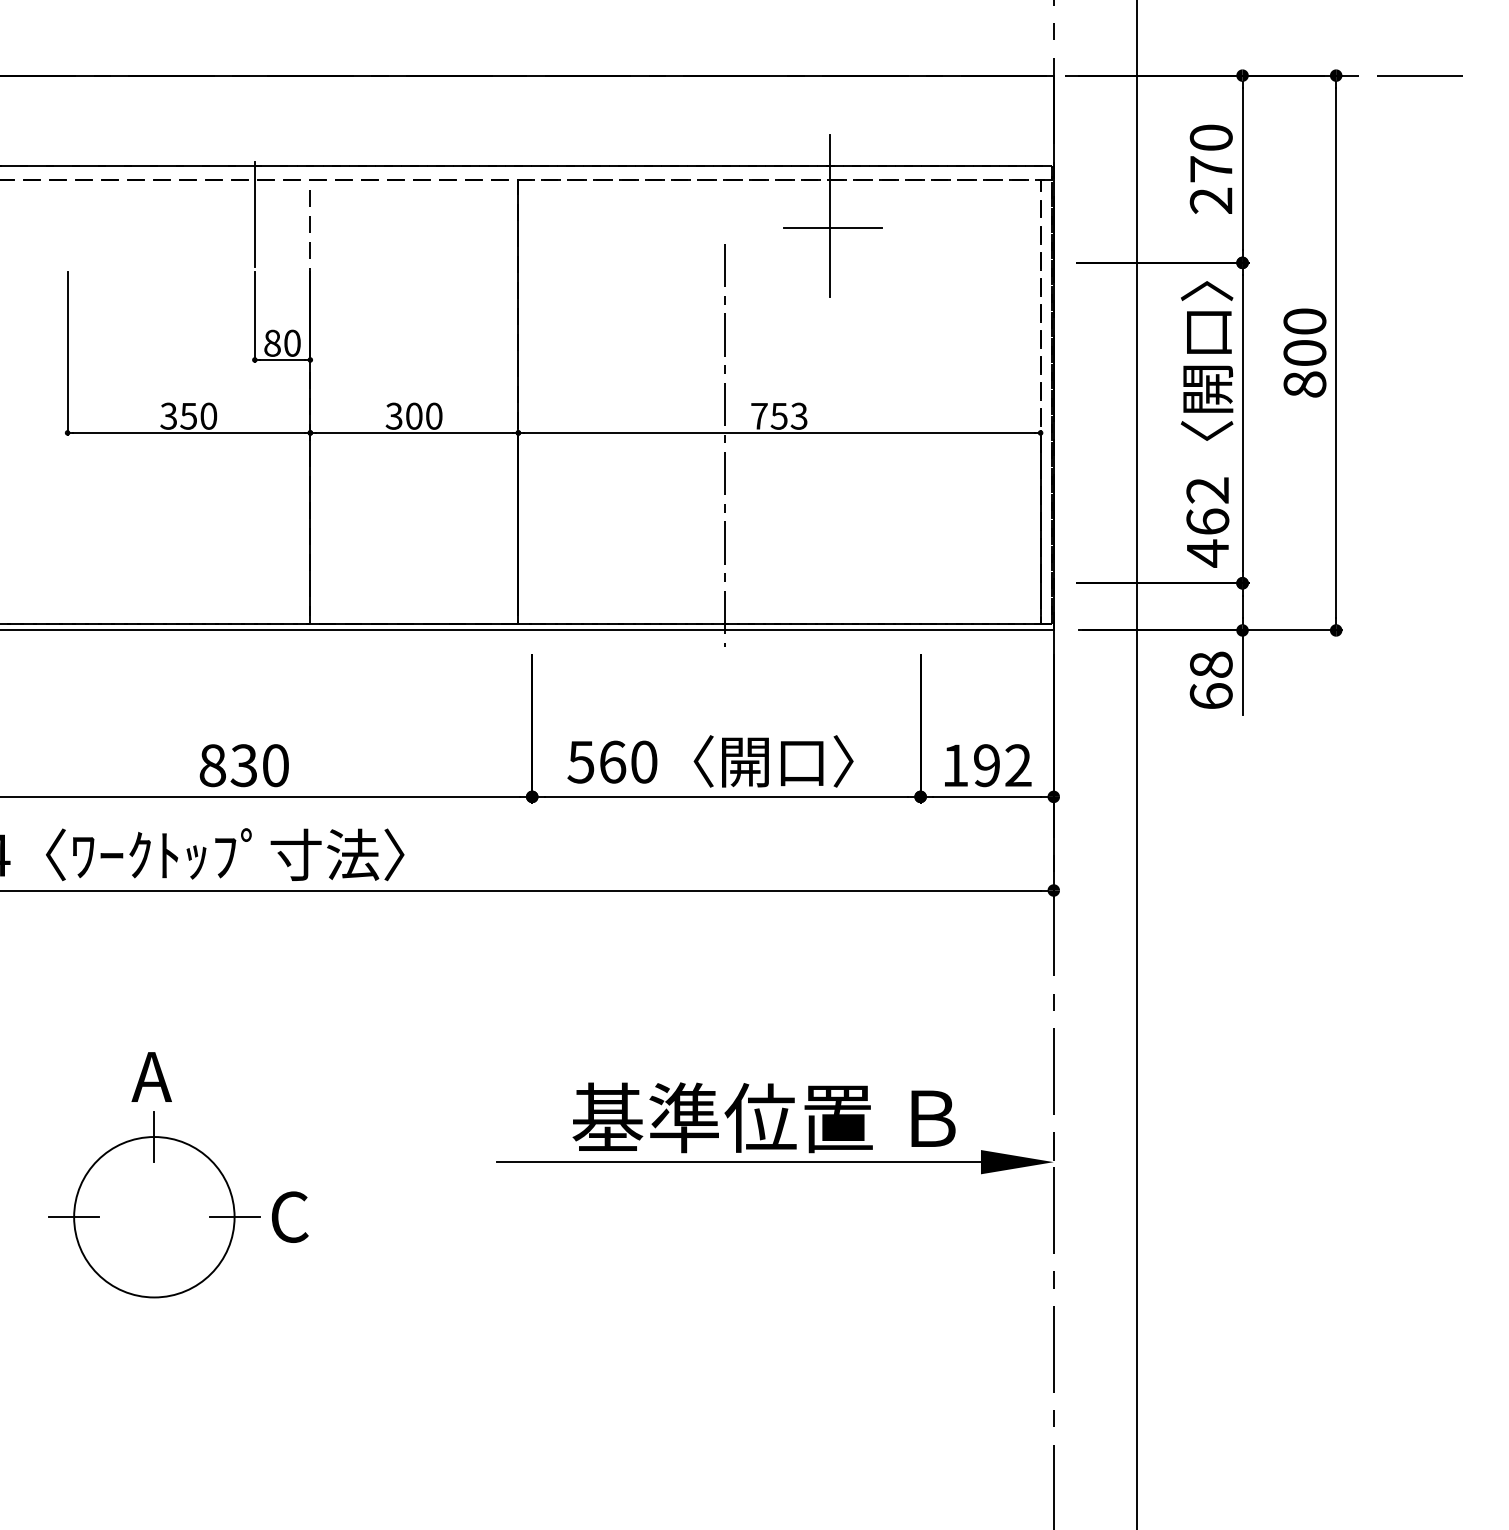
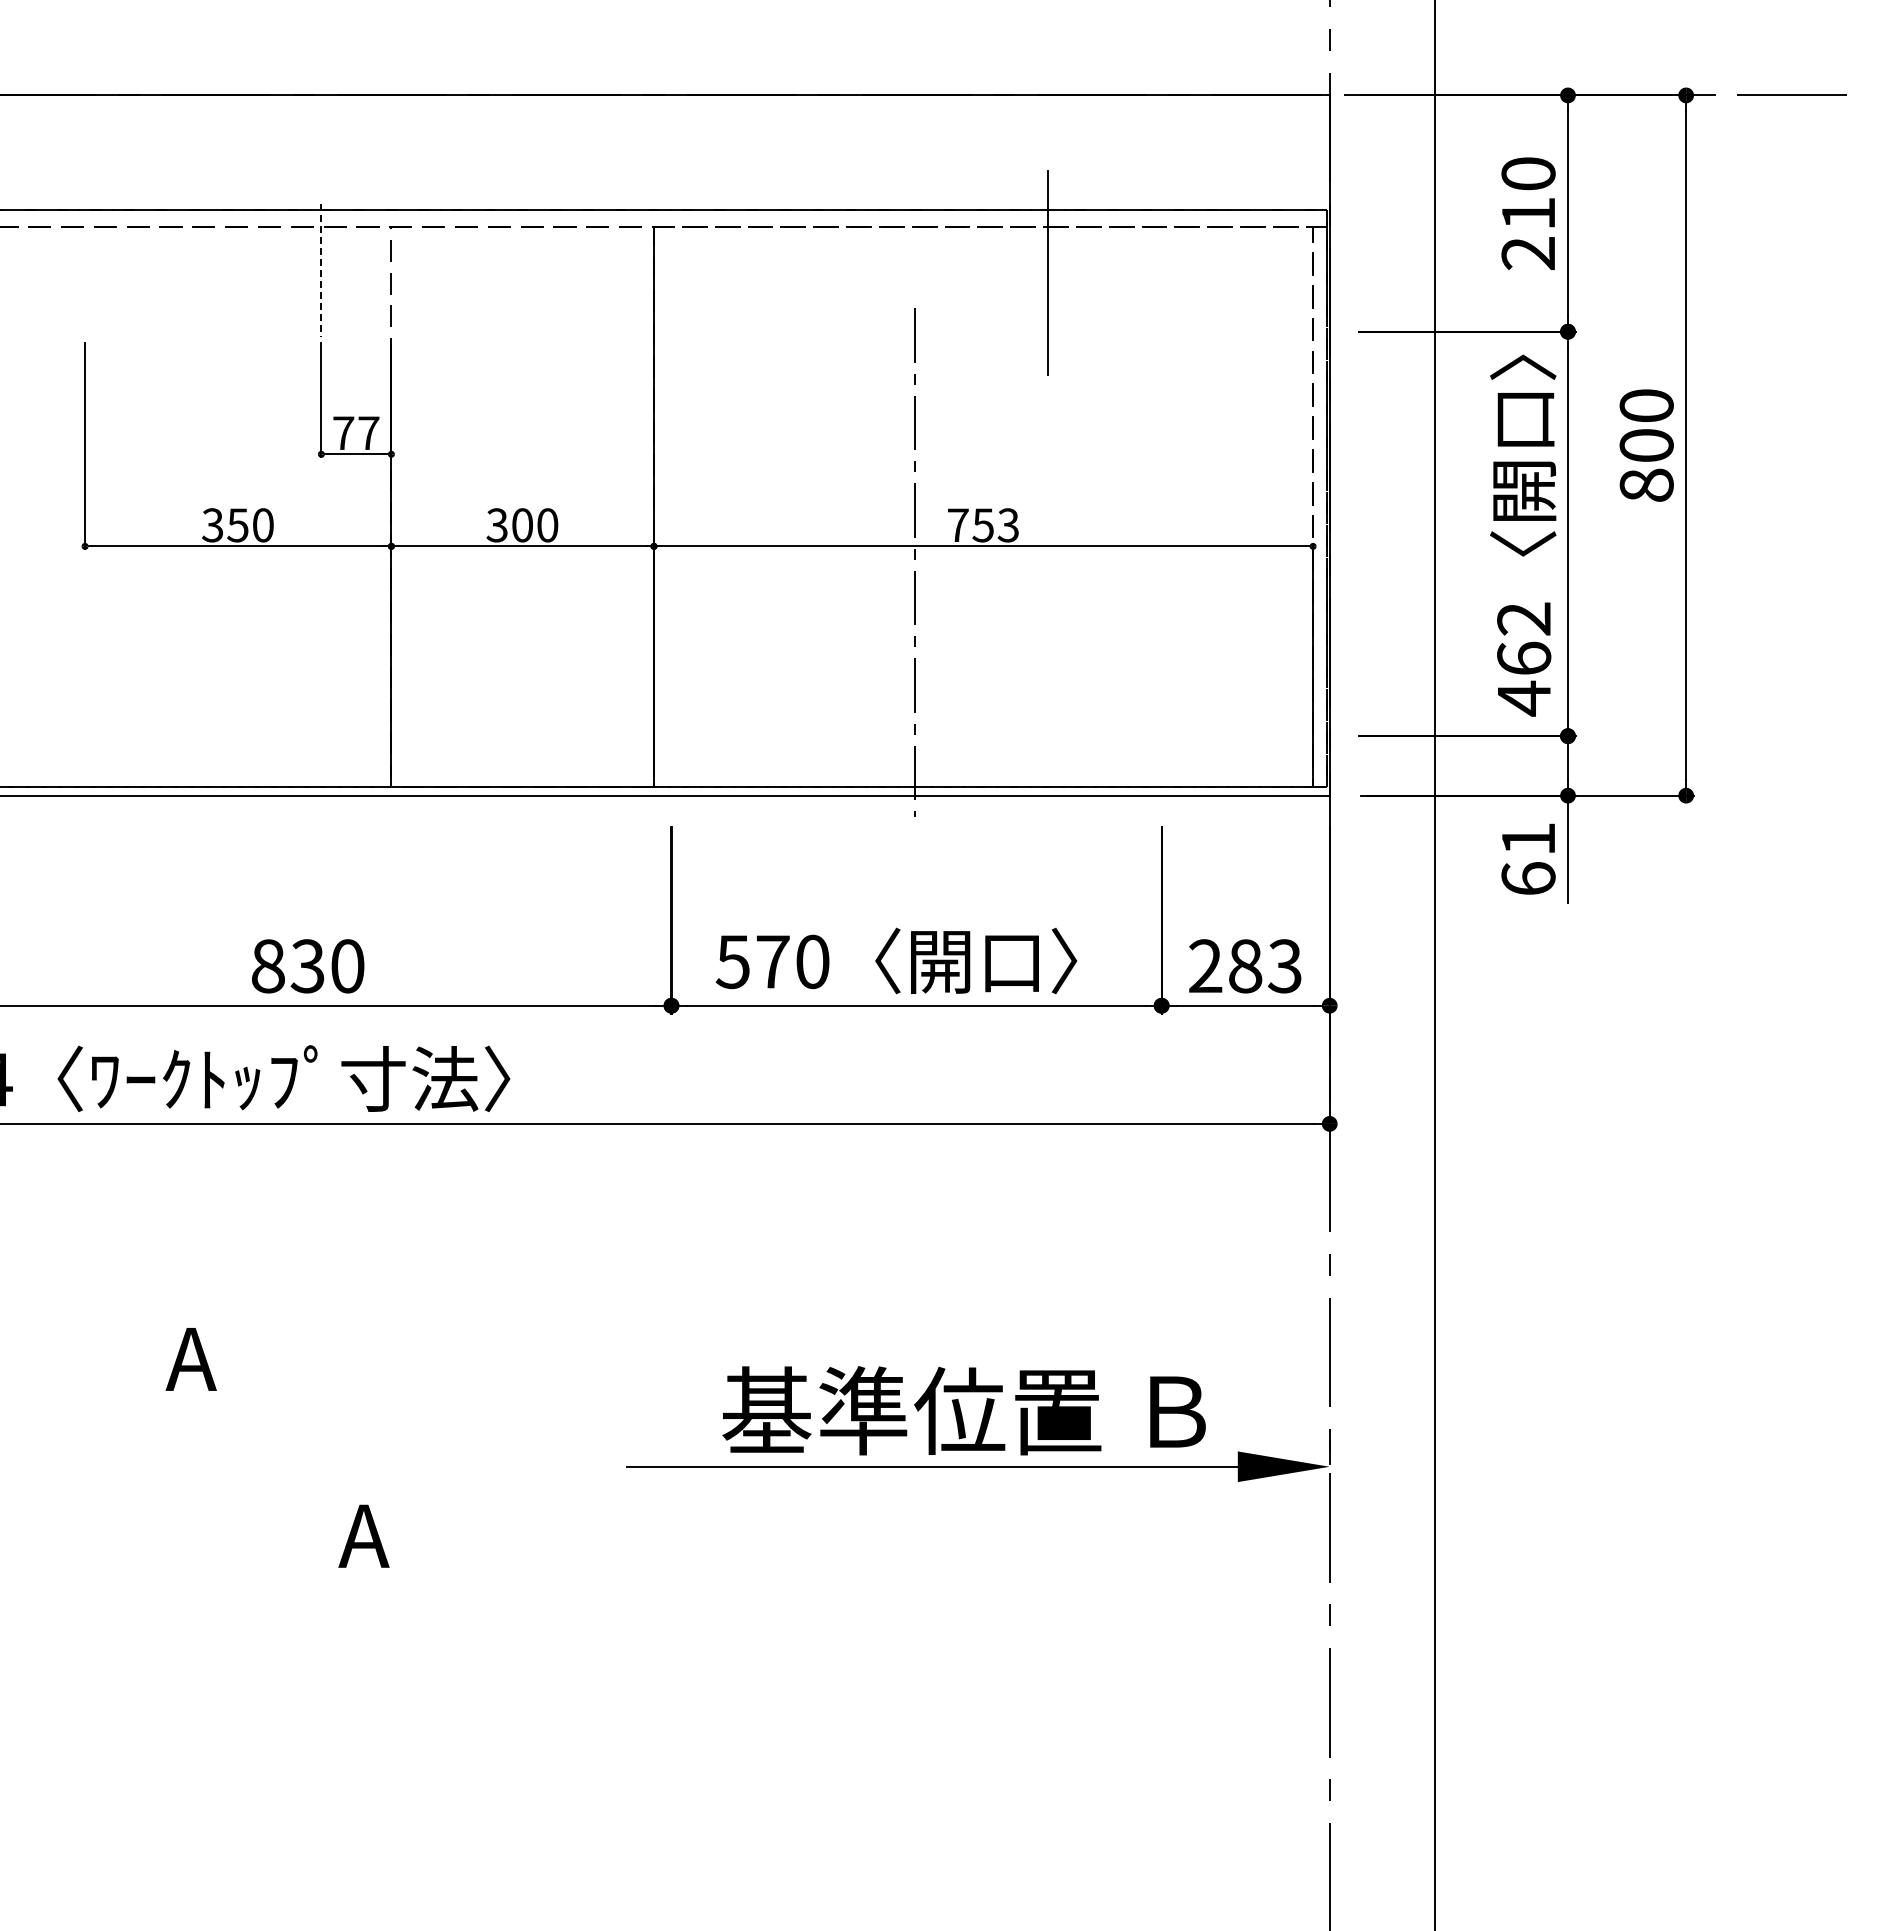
text: (1211, 169) -> (1528, 213), 270 -> 210
line: (254, 214) -> (321, 270), solid -> dashed
line: (833, 227) -> (1051, 287), removed
text: (282, 343) -> (356, 433), 80 -> 77
text: (1211, 664) -> (1528, 838), 68 -> 61
text: (613, 761) -> (773, 961), 560 -> 570
text: (987, 765) -> (1245, 966), 192 -> 283
part: (154, 1204) -> (194, 1520), removed
text: (288, 1216) -> (363, 1535), C -> A

